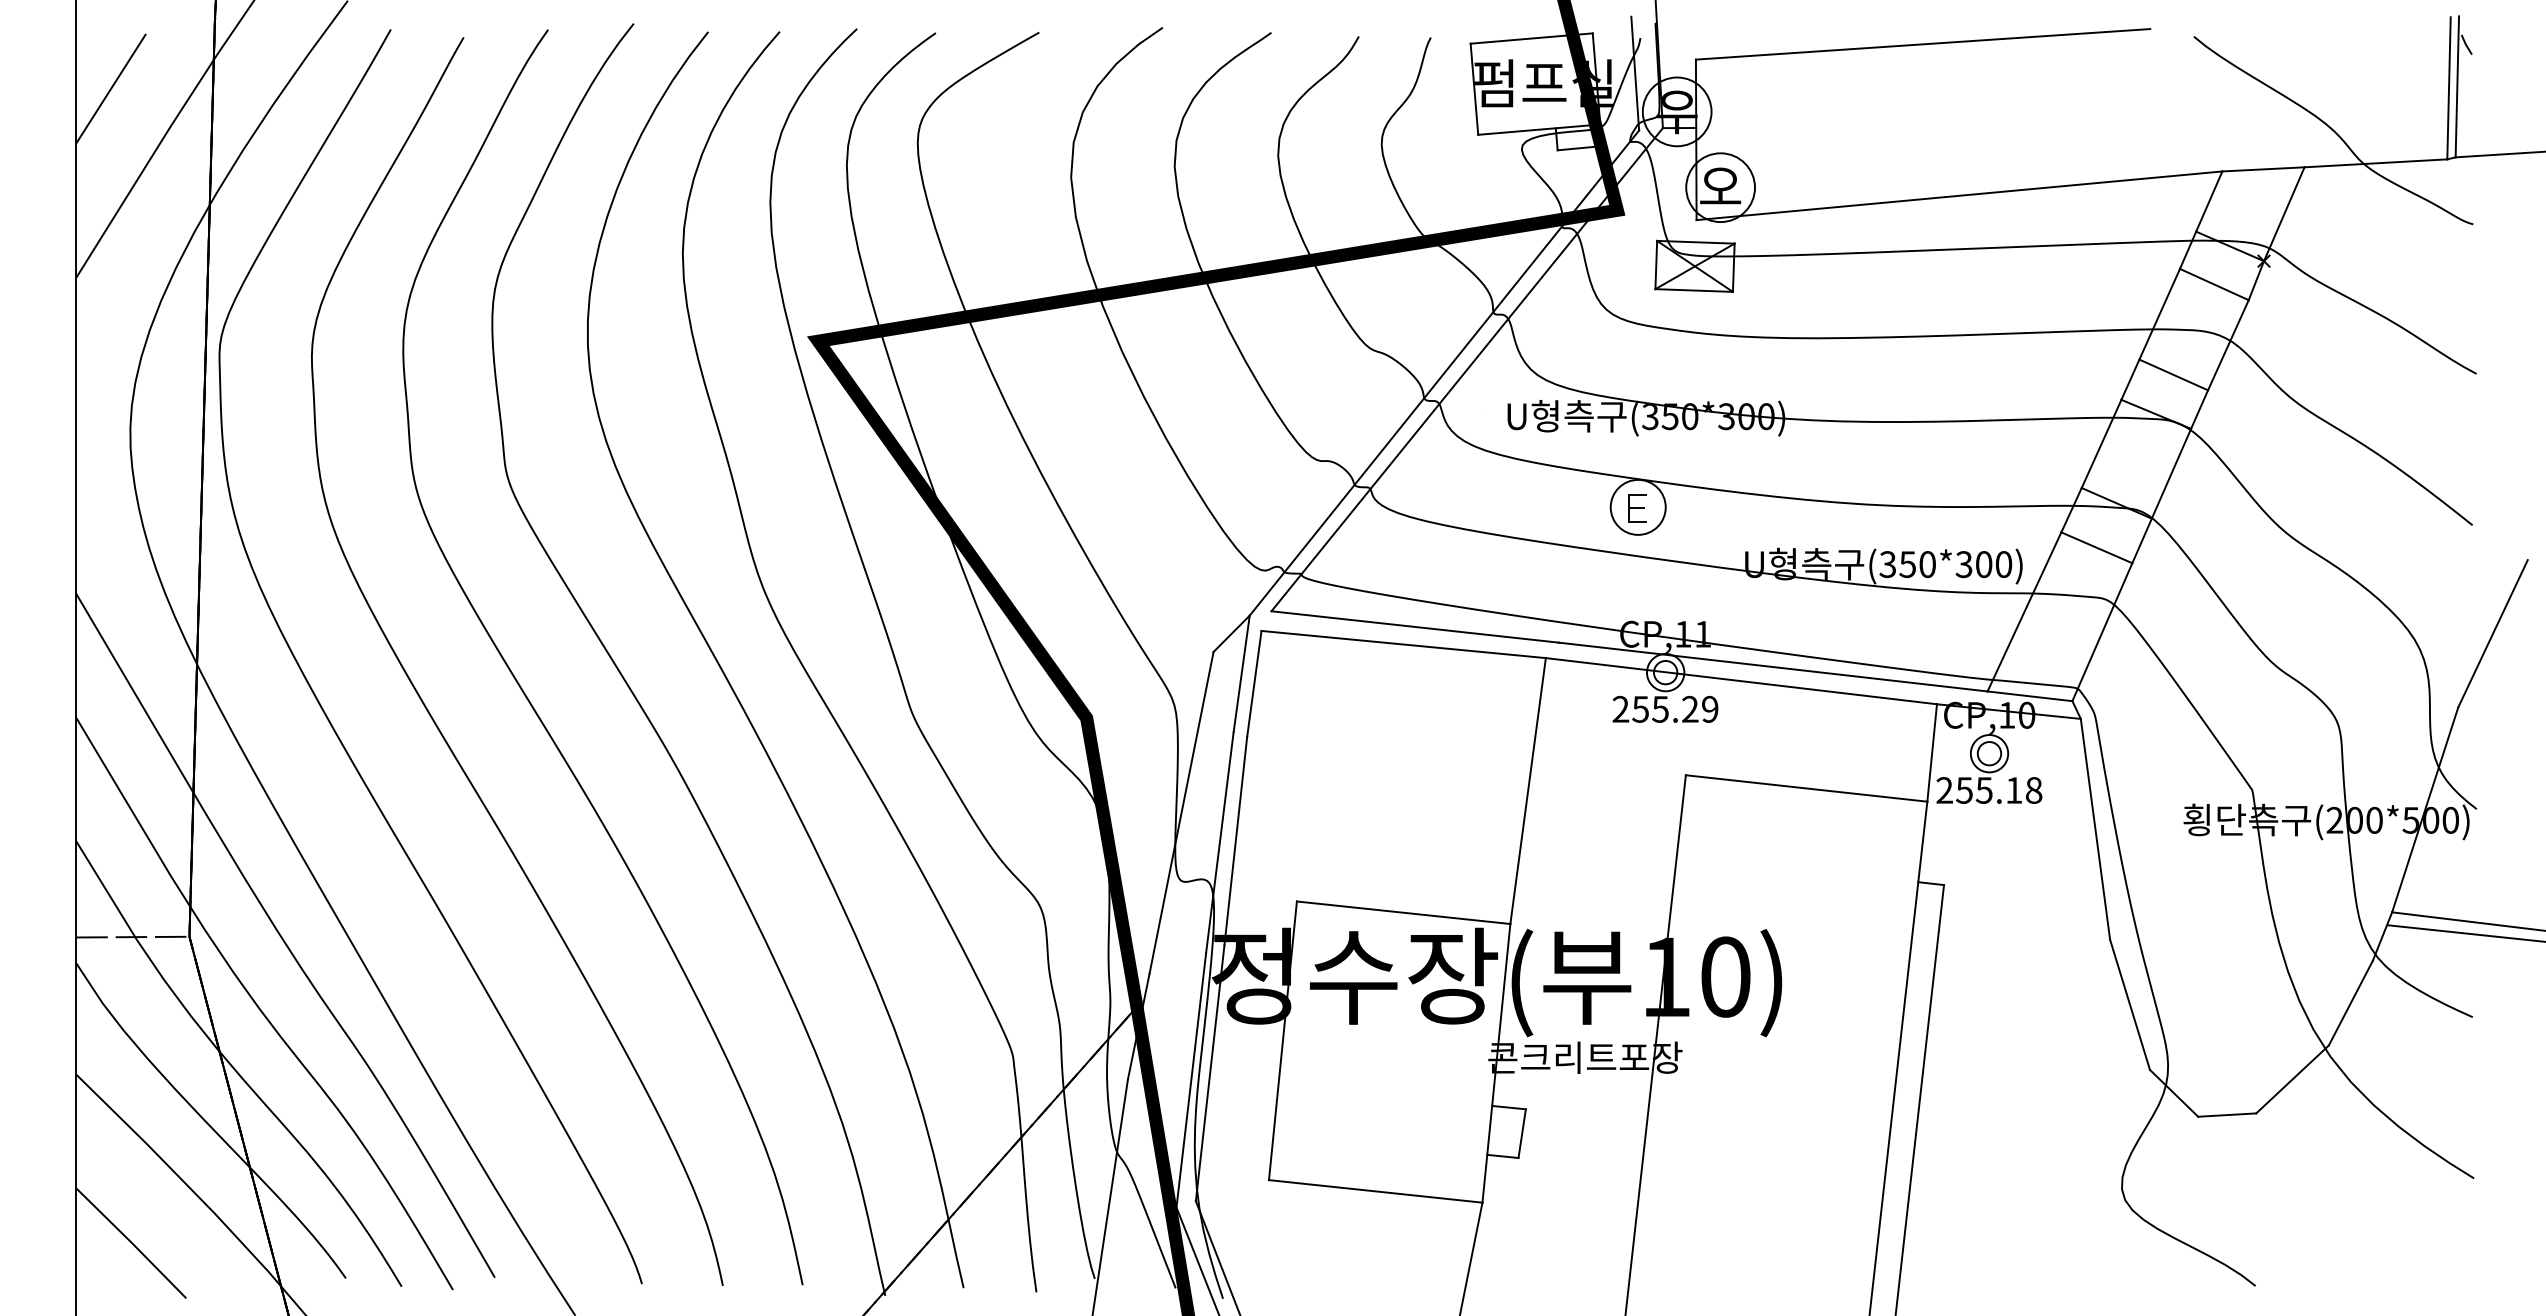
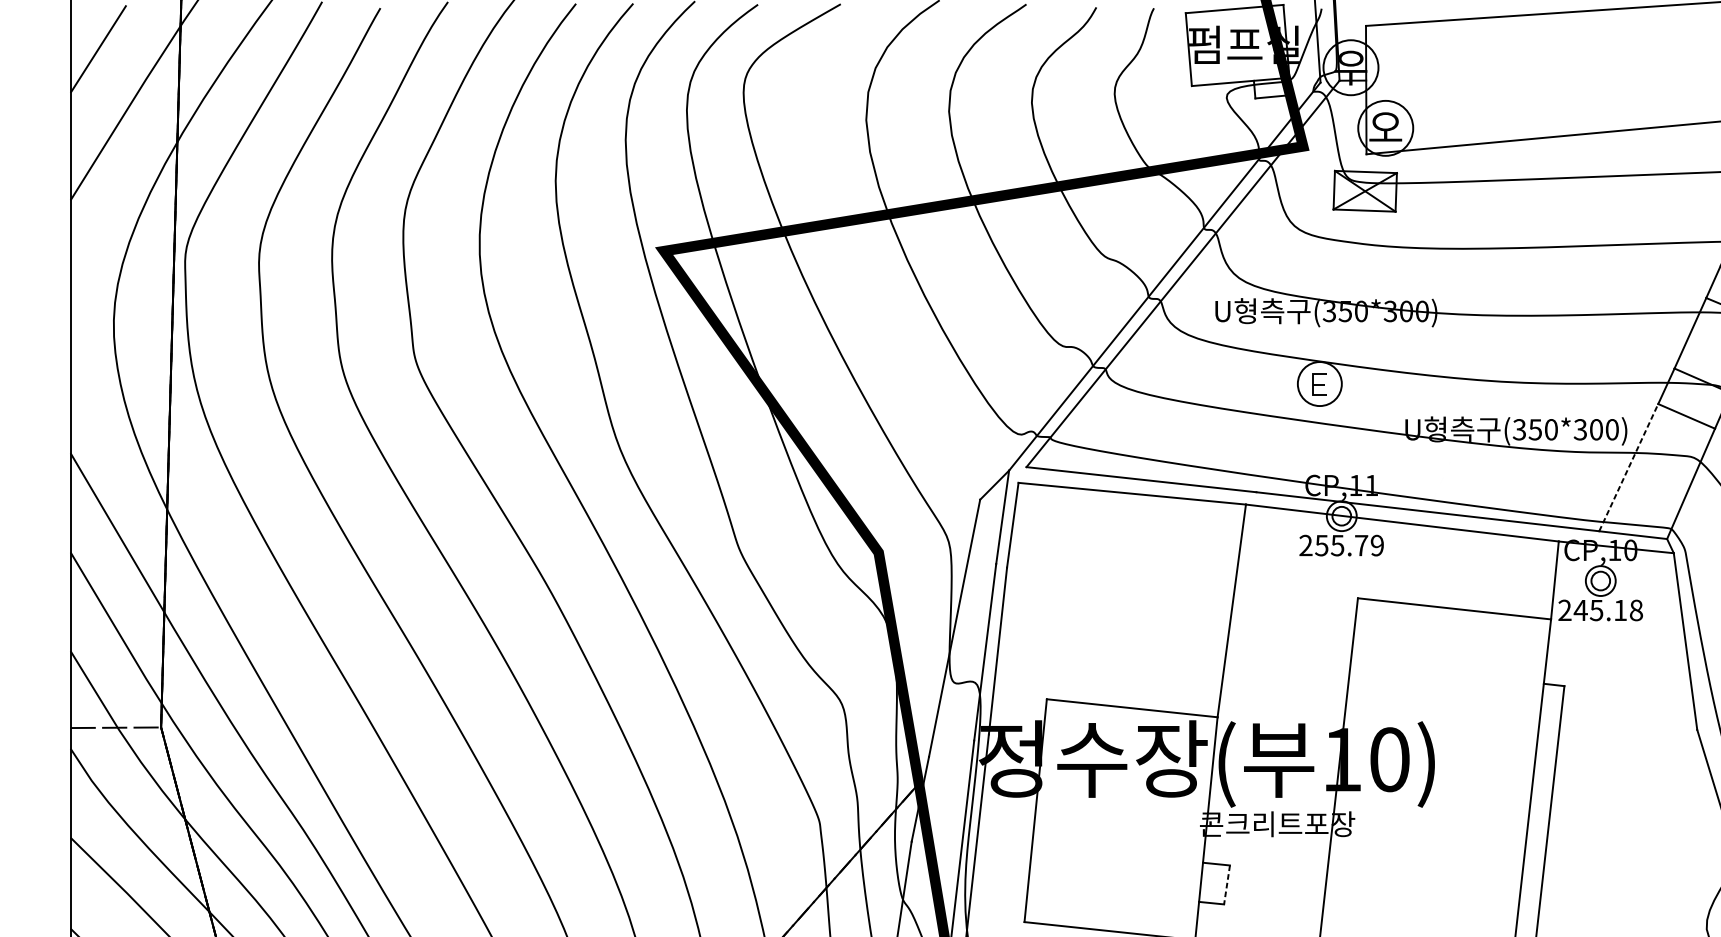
line: (2024, 611) -> (1628, 467), solid -> dashed
text: (1690, 708) -> (1361, 544), 255.29 -> 255.79
text: (1964, 790) -> (1580, 610), 255.18 -> 245.18
line: (1522, 1133) -> (1227, 884), solid -> dashed

